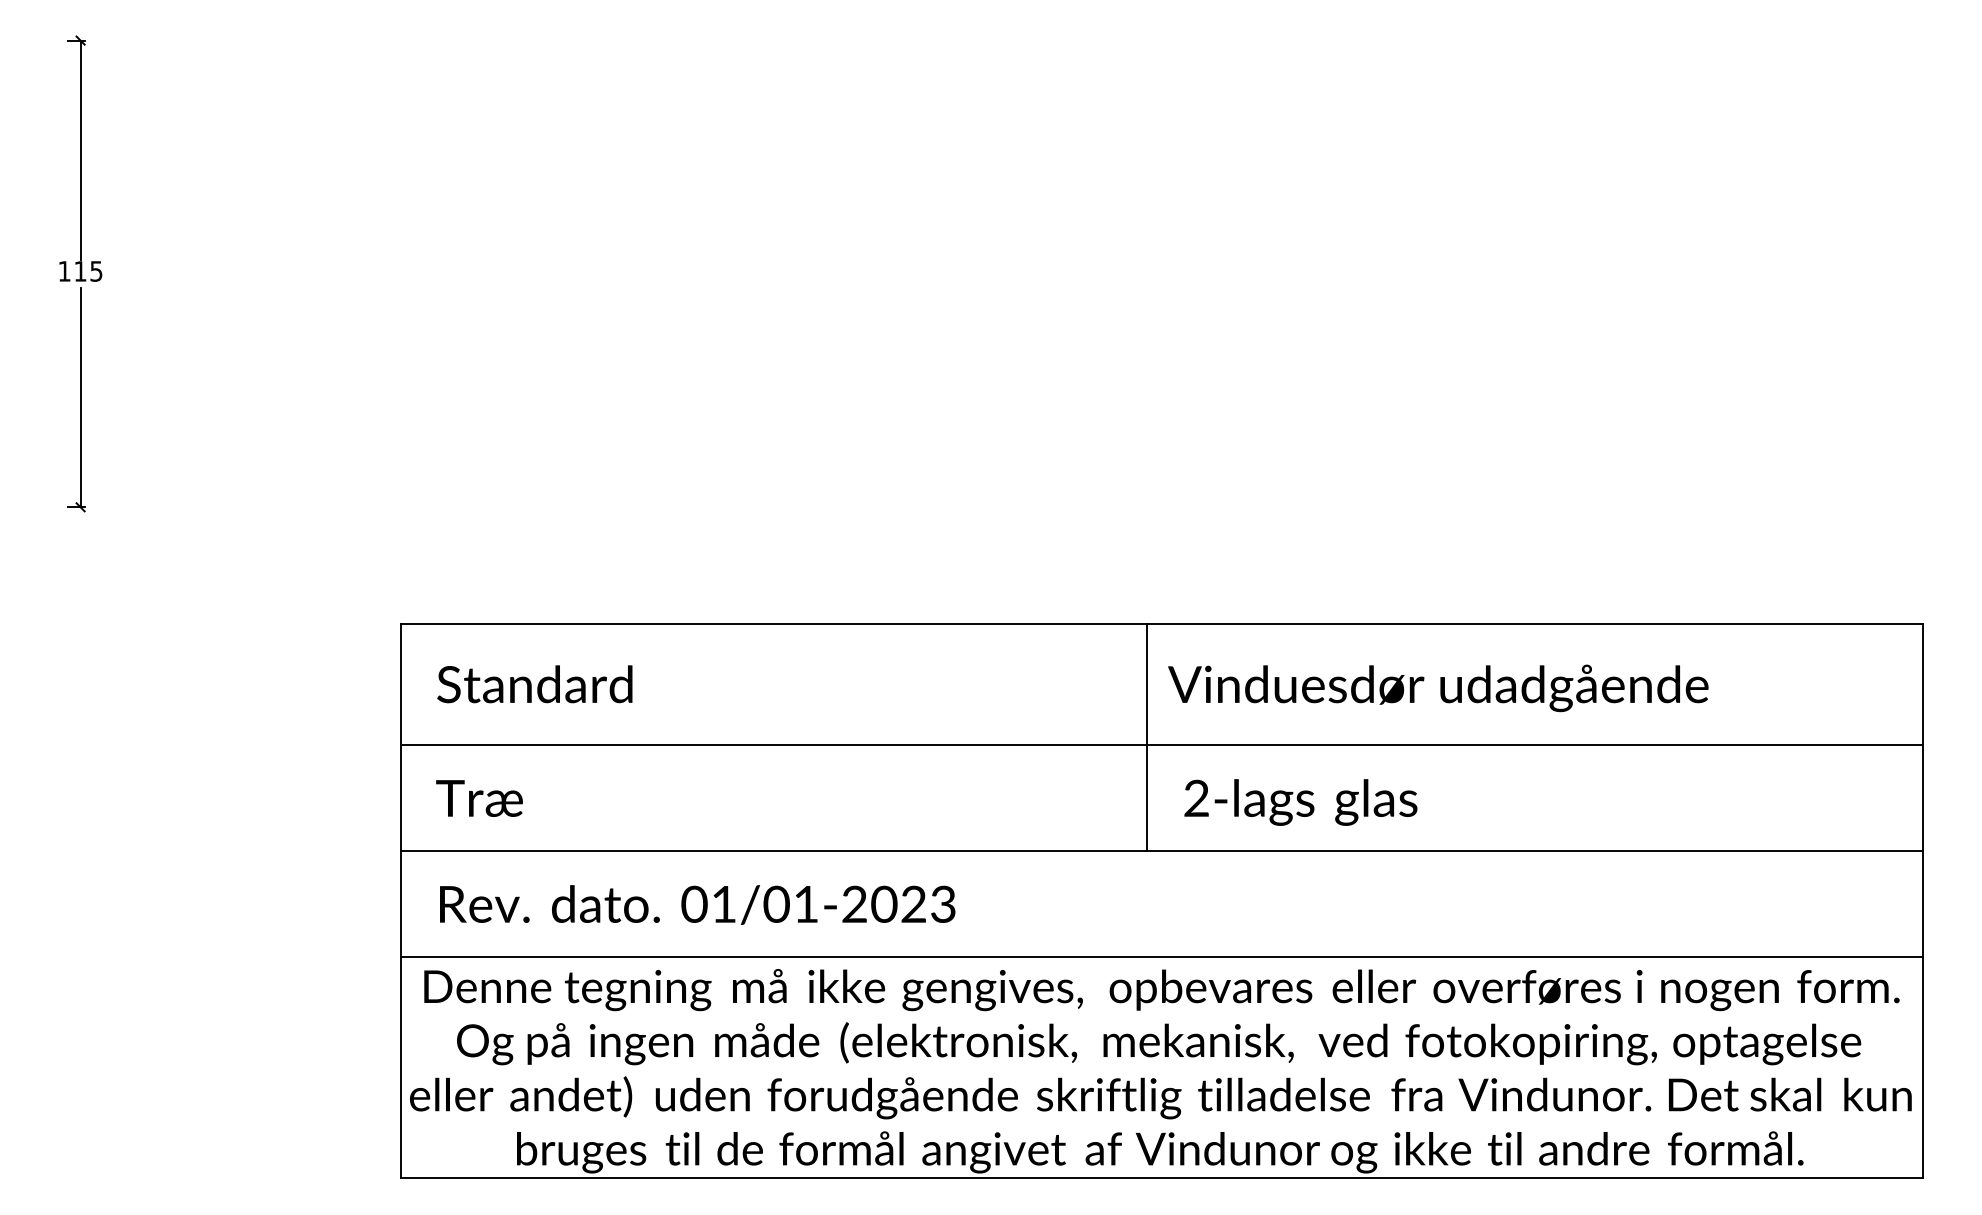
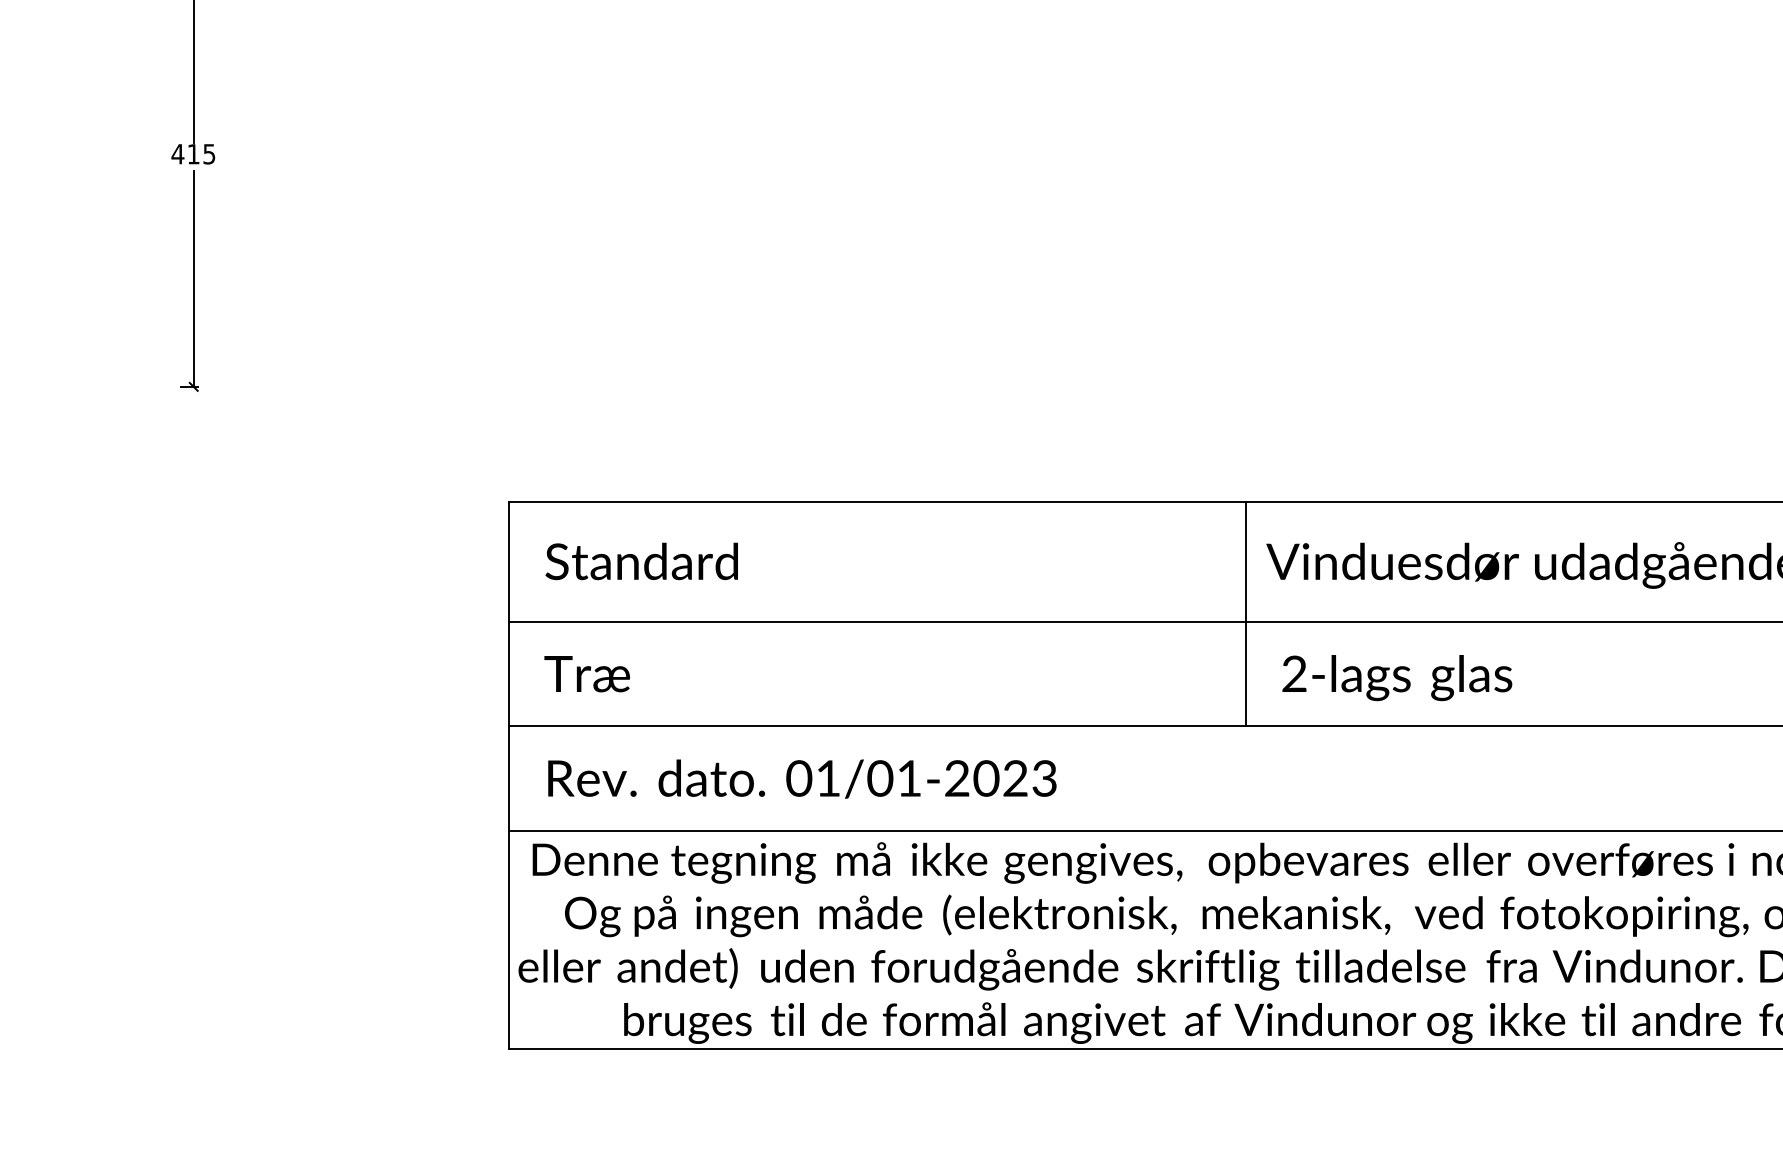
text: (64, 271) -> (177, 154), 115 -> 415

